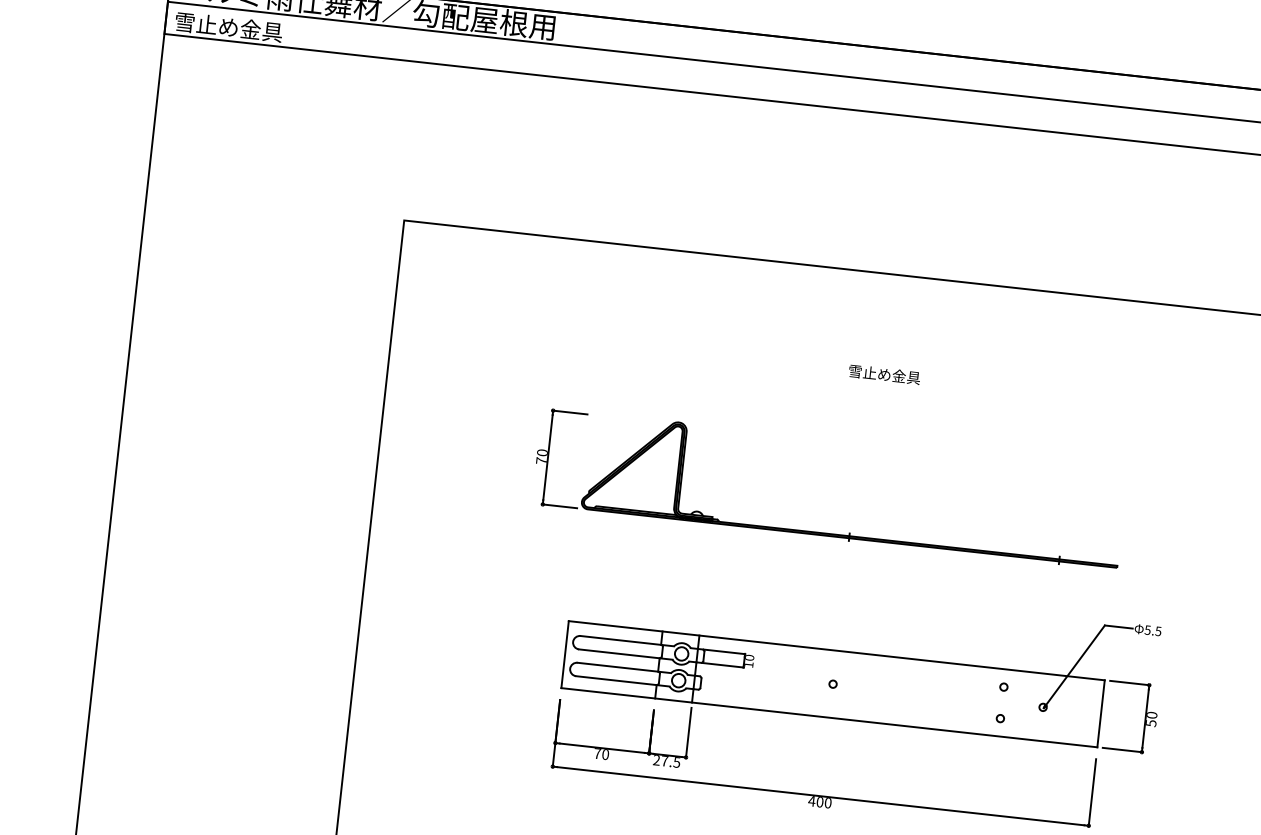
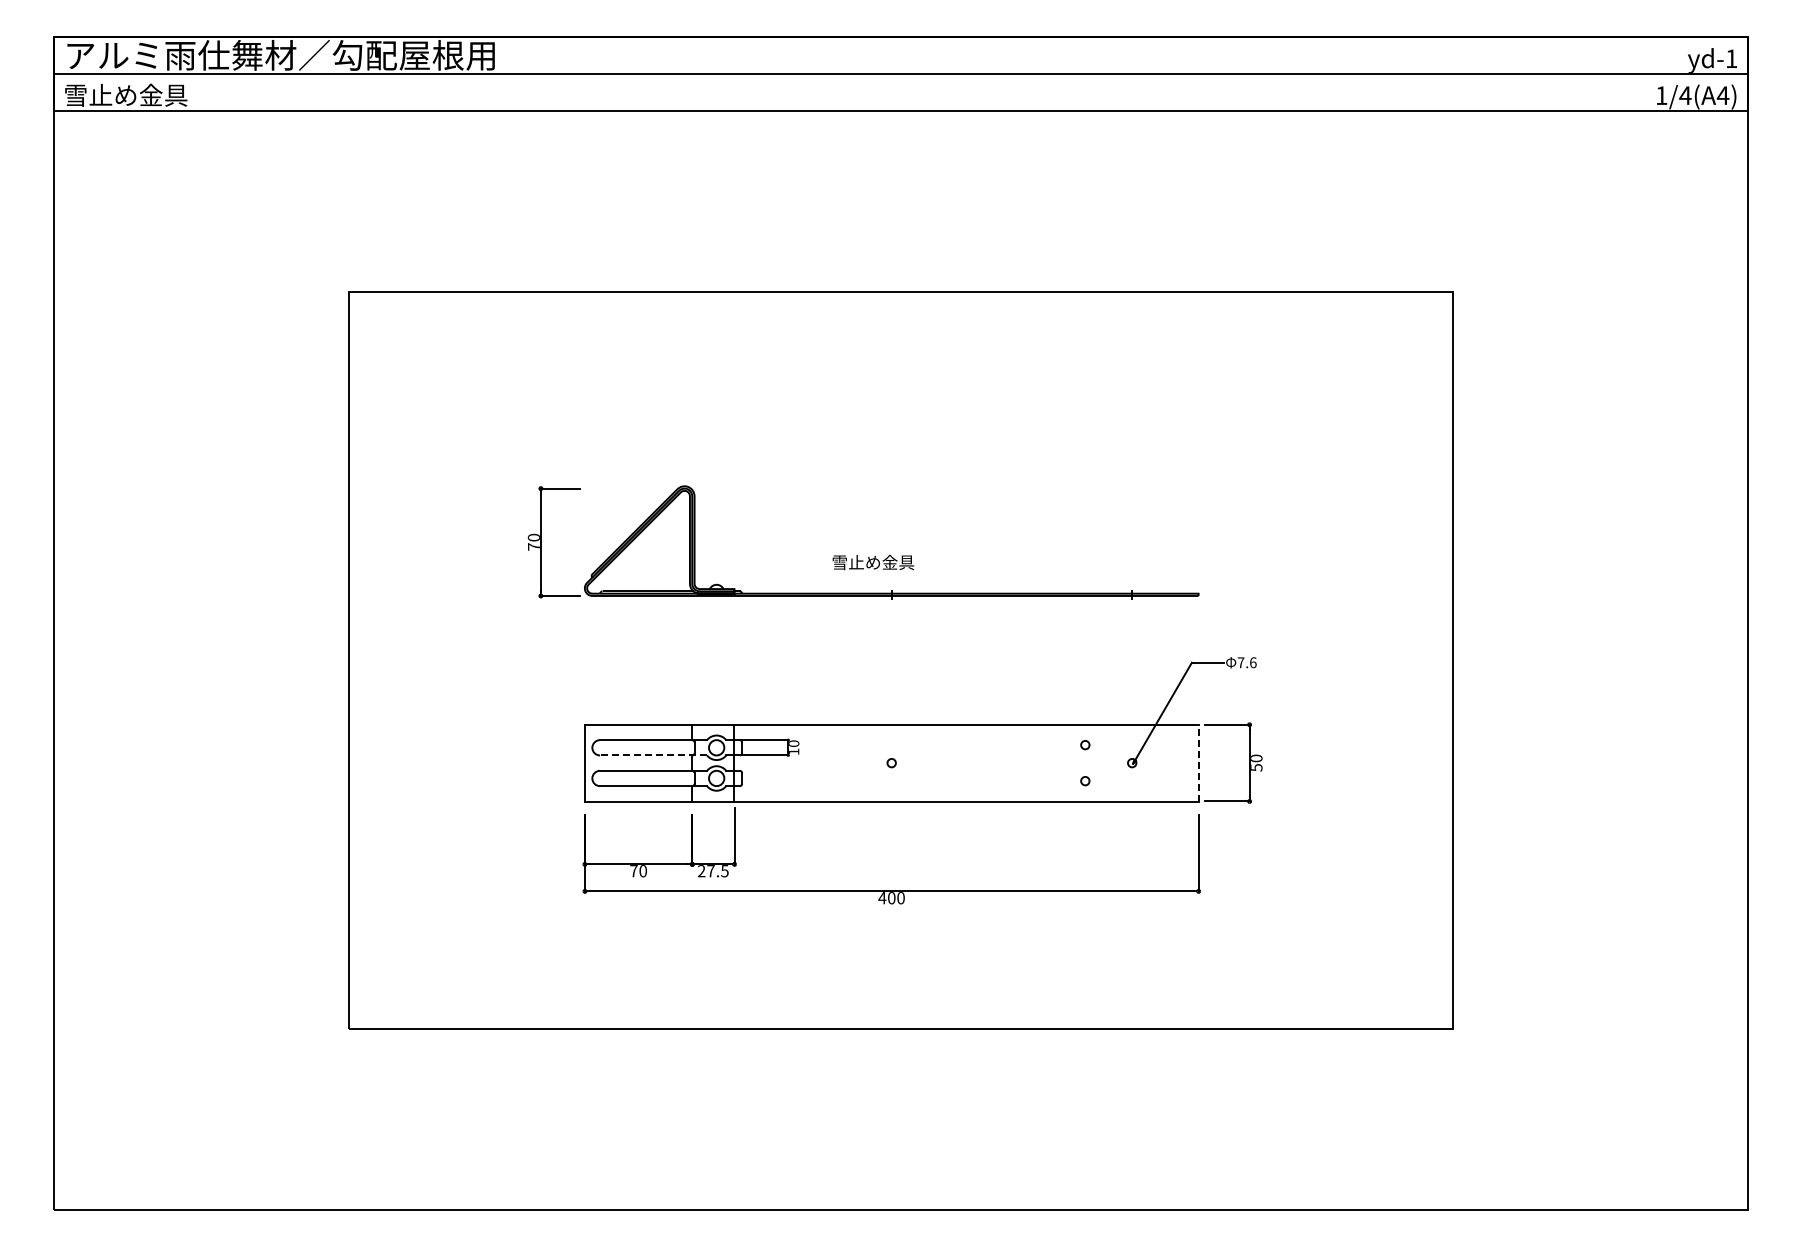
text: (884, 374) -> (873, 562), moved
text: (1152, 630) -> (1246, 662), 5.5 -> 7.6
line: (625, 654) -> (653, 755), solid -> dashed
line: (1101, 713) -> (1198, 762), solid -> dashed

